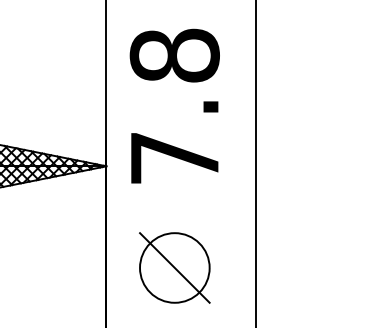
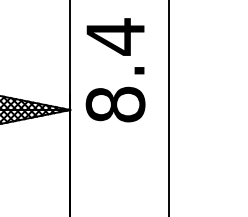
text: (174, 106) -> (115, 70), 7.8 -> 8.4
part: (174, 268) -> (115, 177), removed

